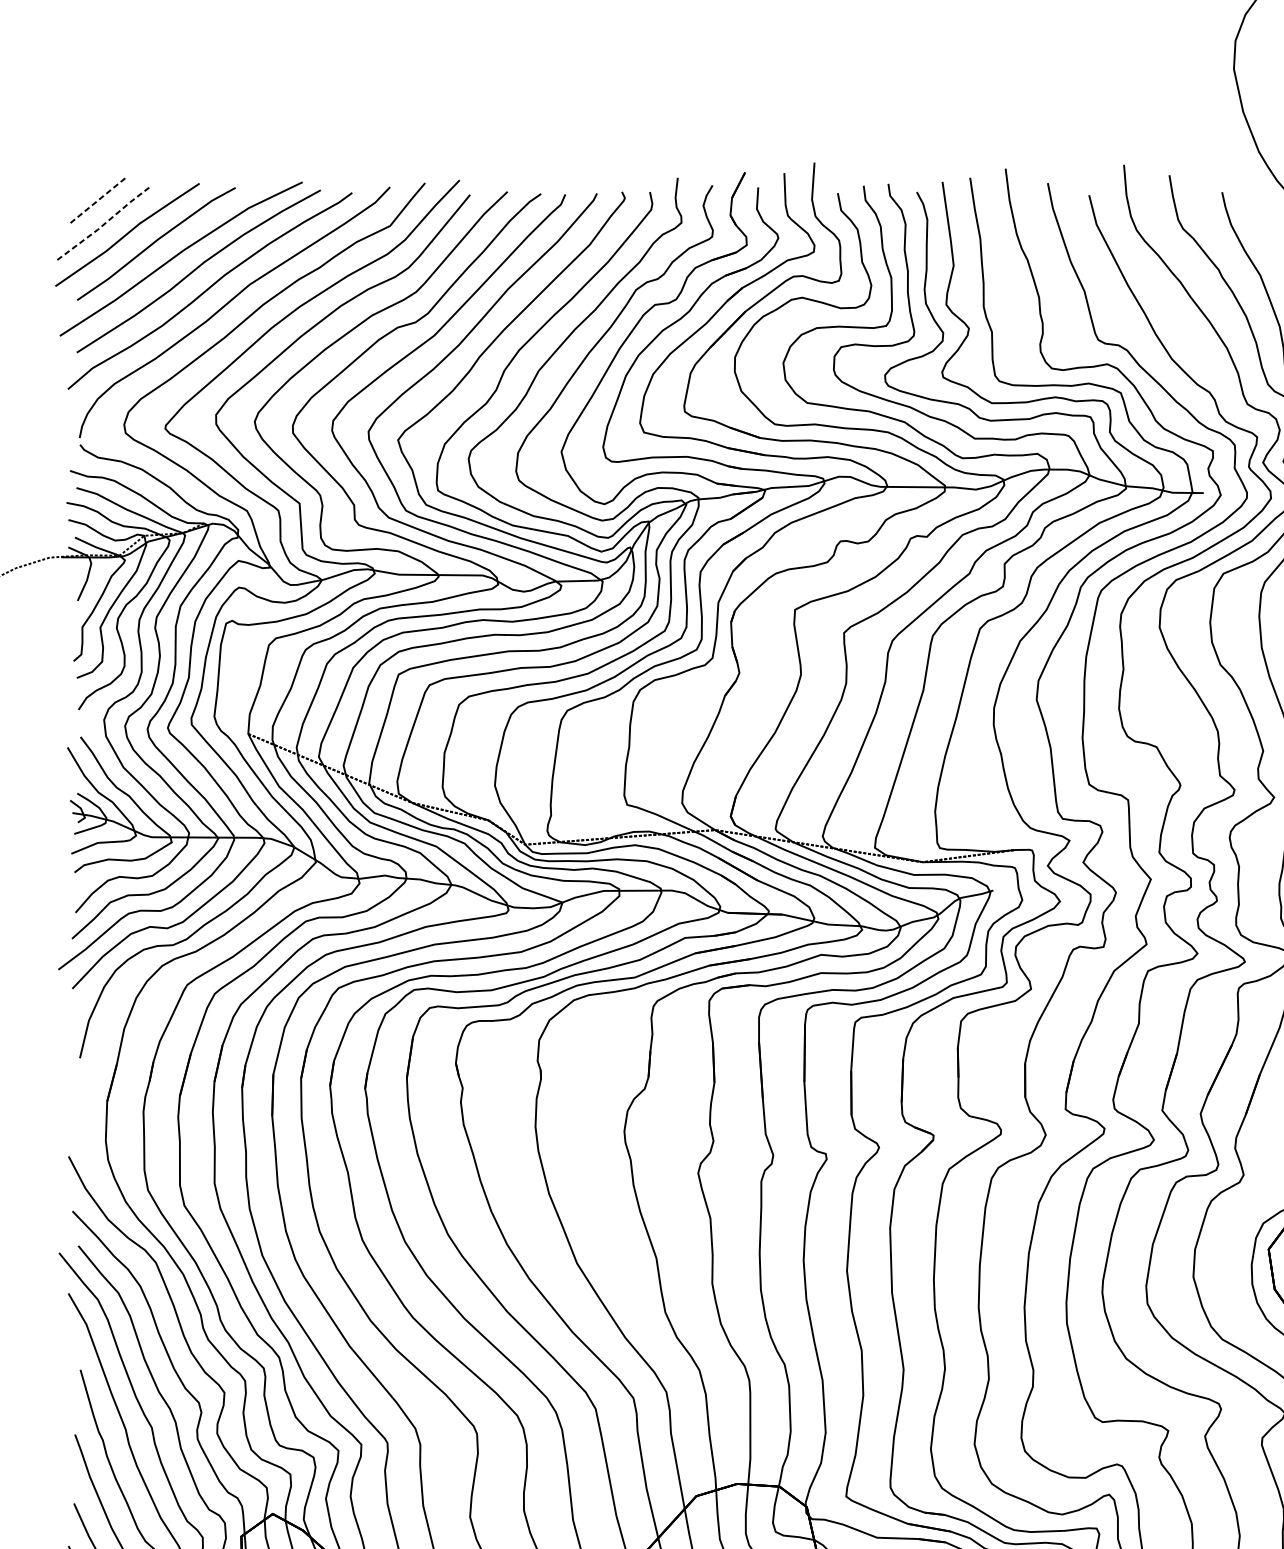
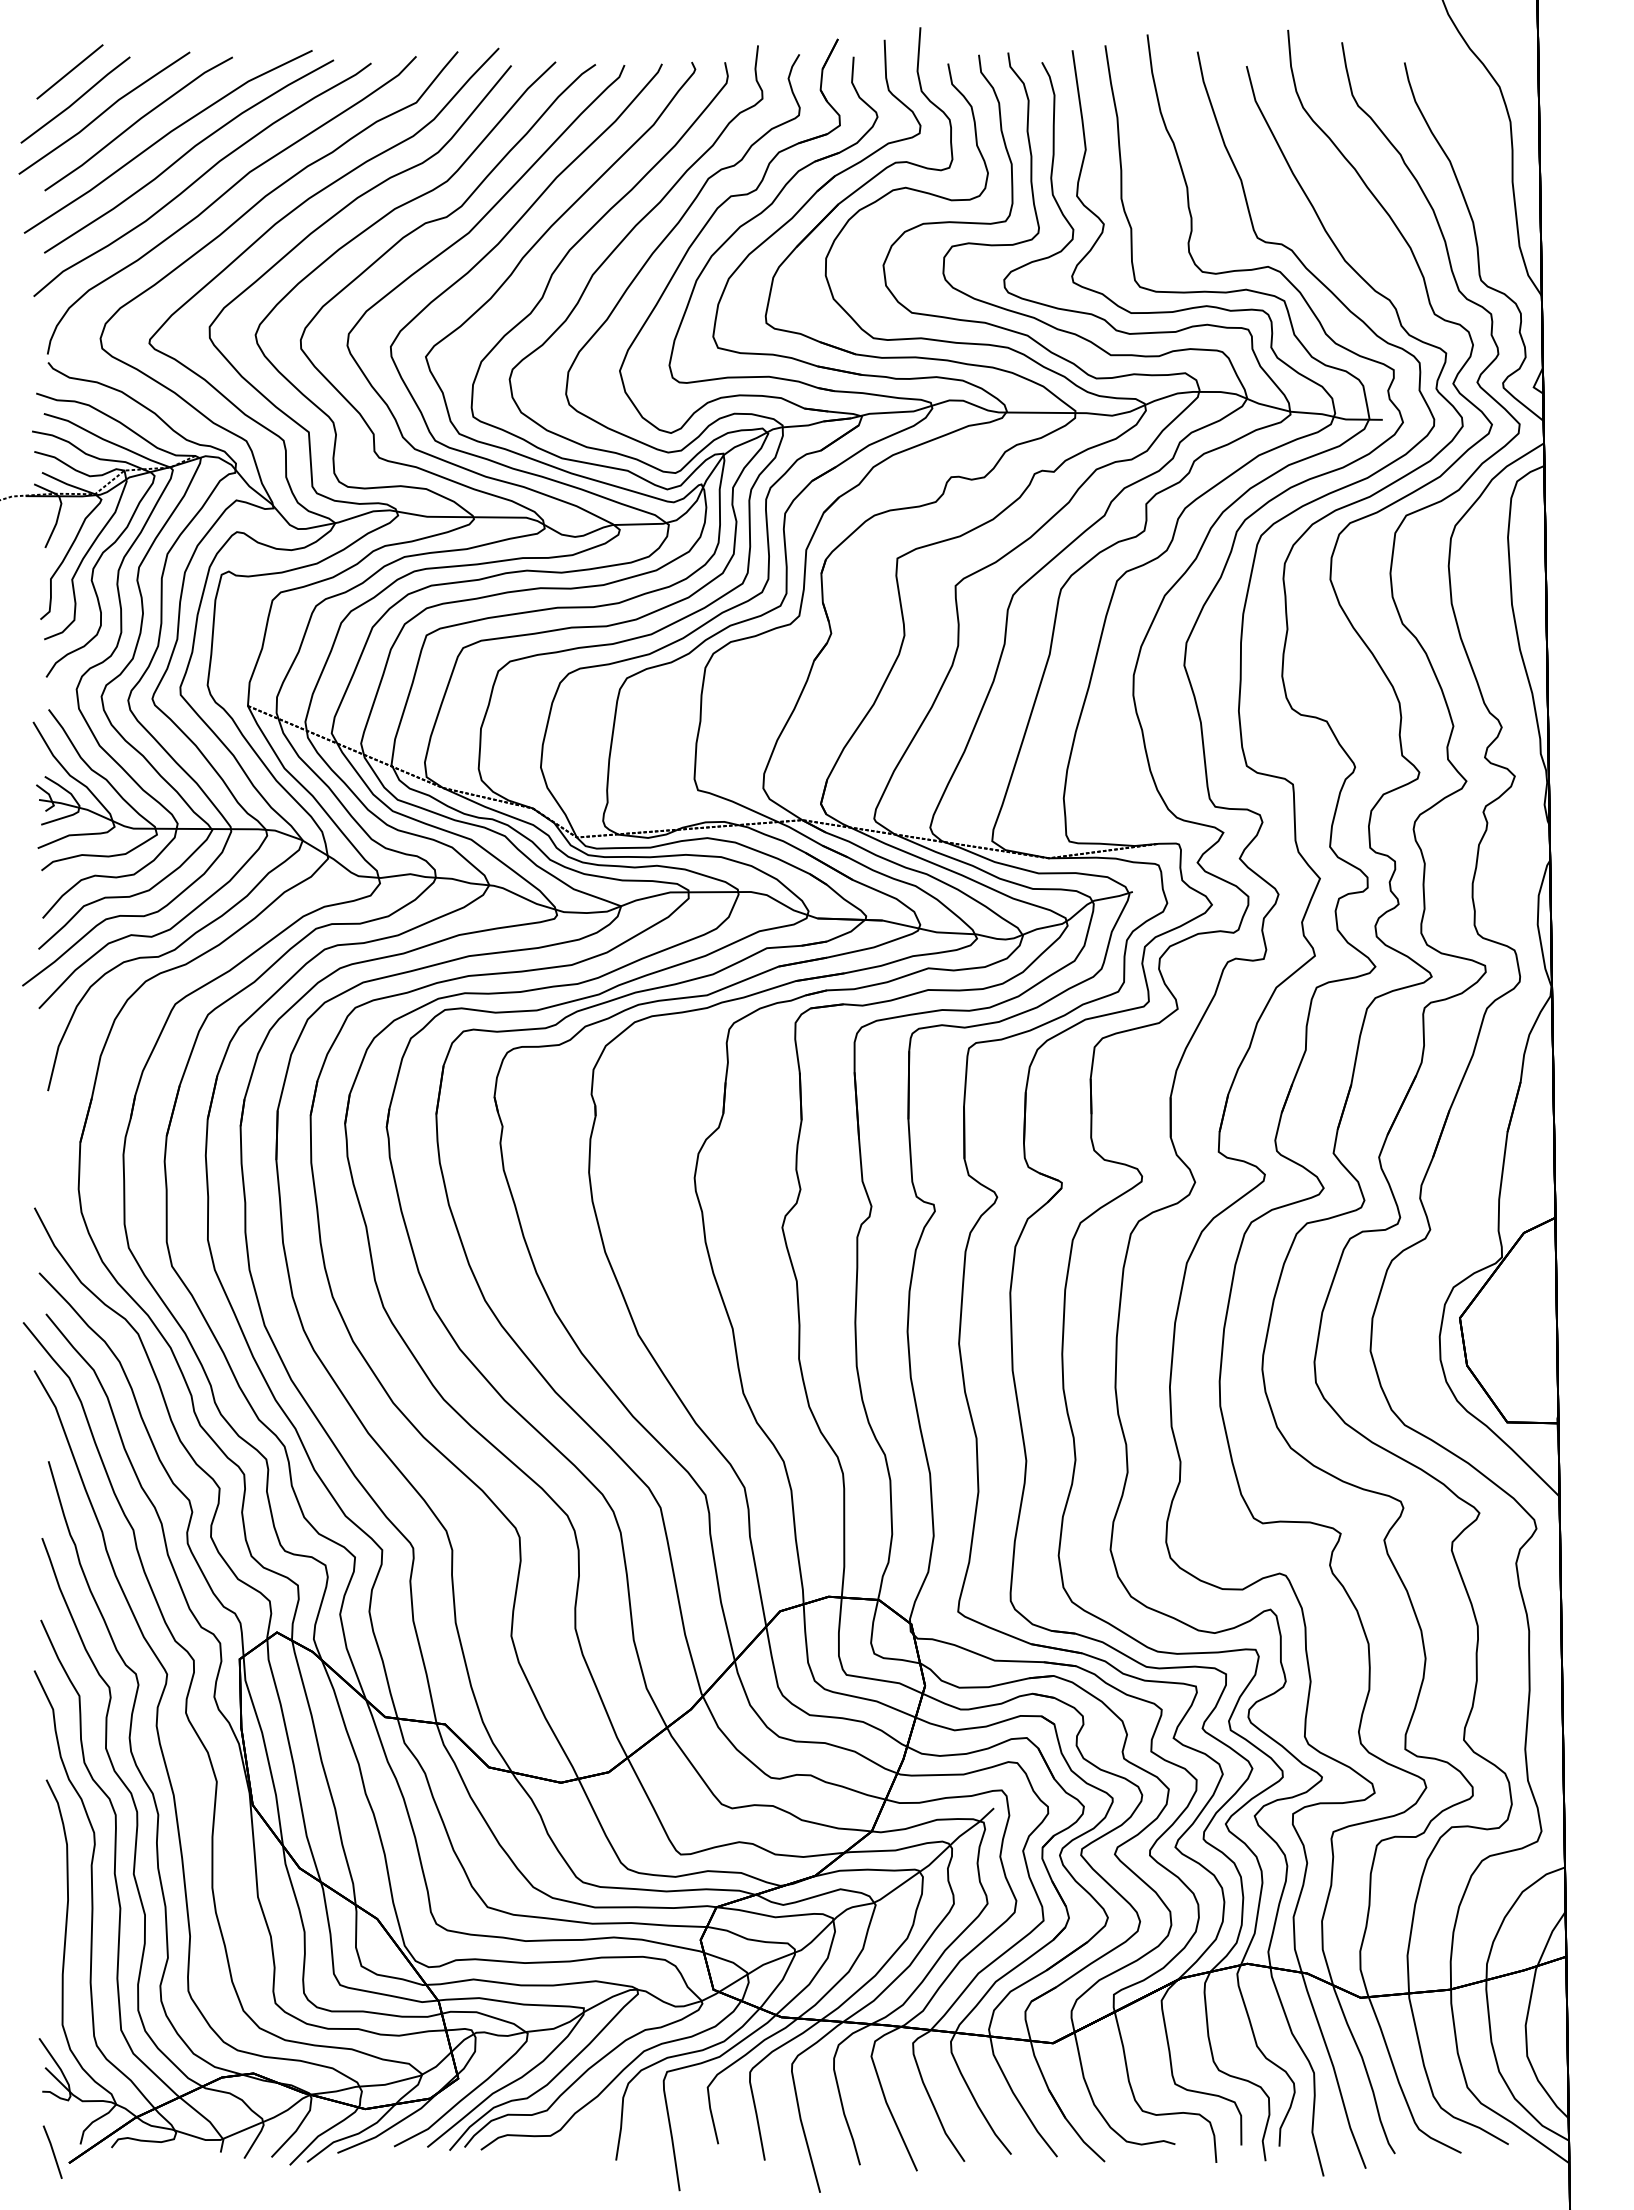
line: (98, 199) -> (70, 71), dashed -> solid
line: (103, 225) -> (75, 101), dashed -> solid

